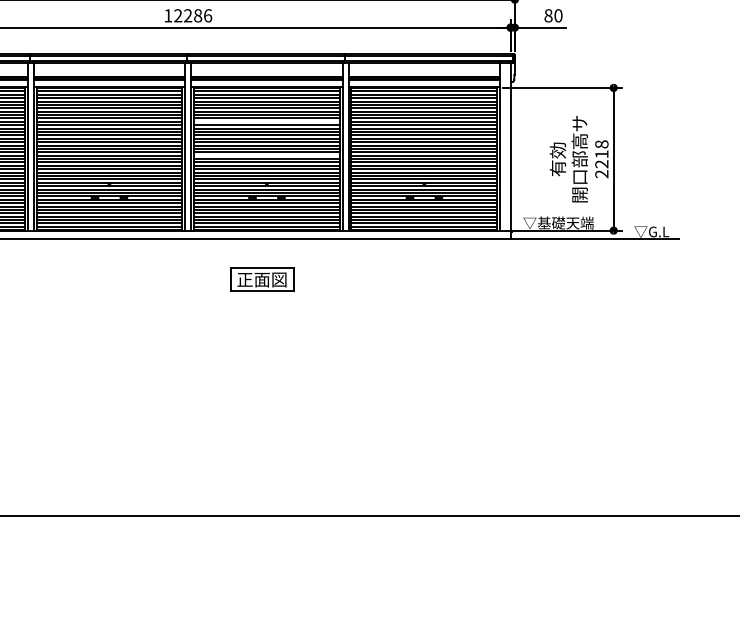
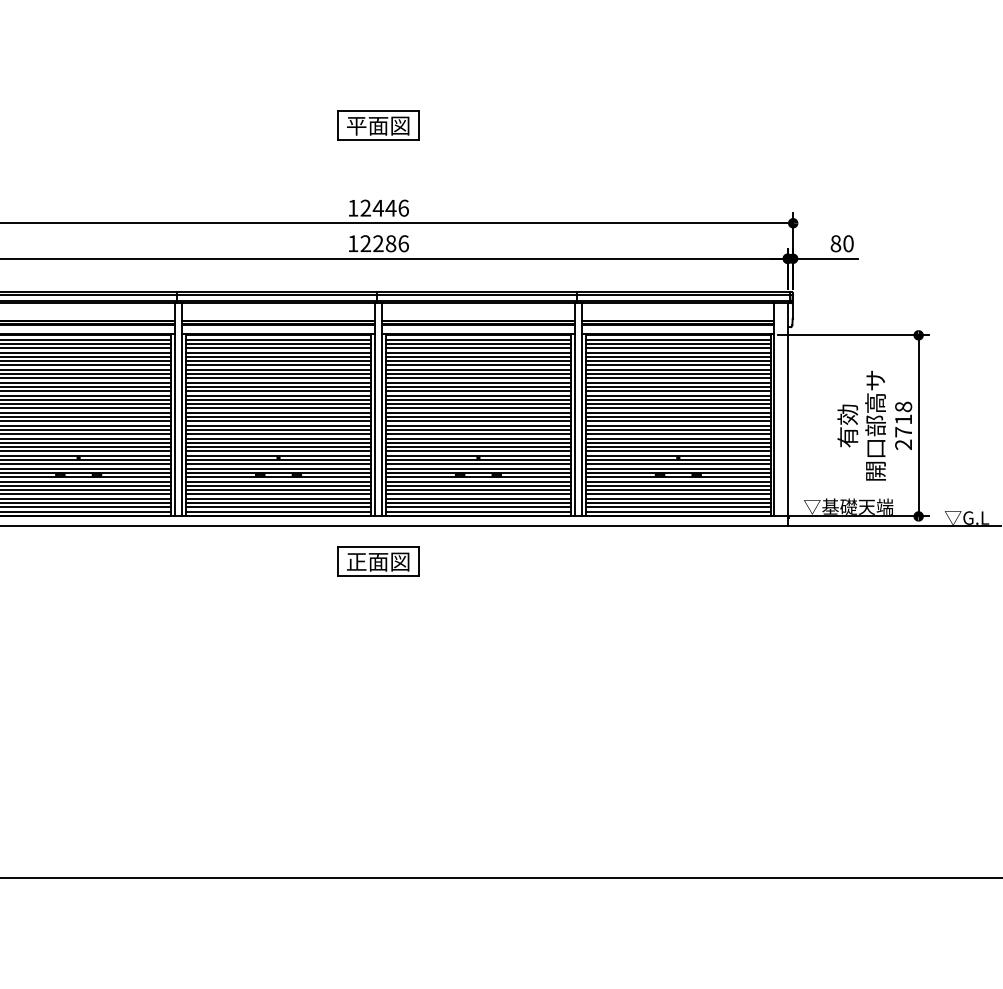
line: (266, 121) -> (478, 378), added
line: (266, 155) -> (478, 421), added
text: (601, 164) -> (903, 432), 2218 -> 2718
part: (262, 279) -> (378, 561), moved

